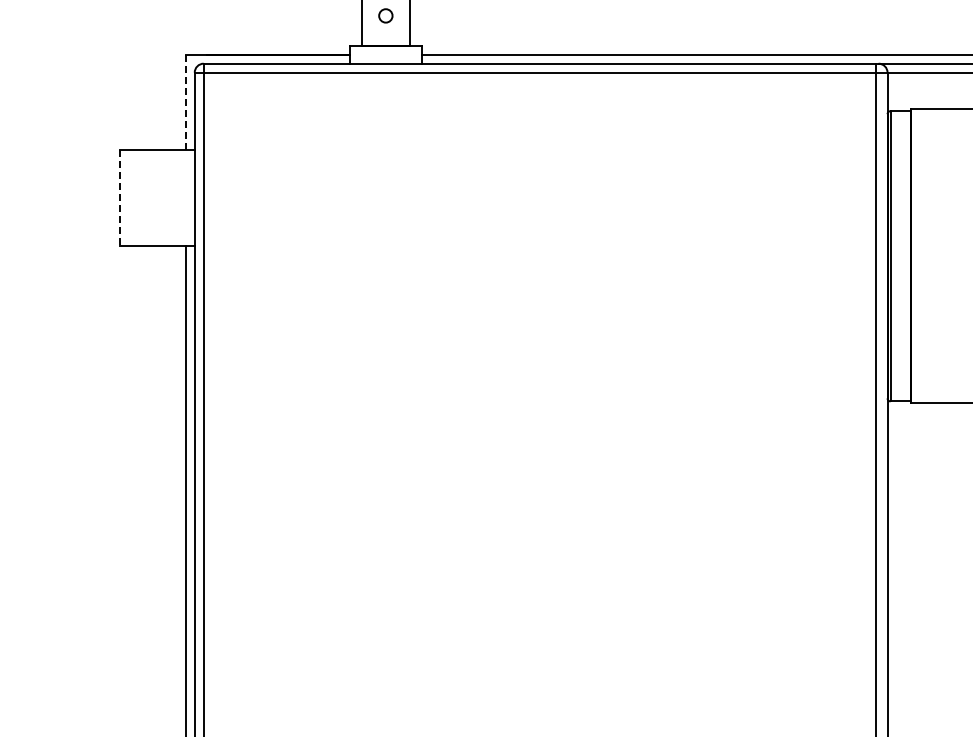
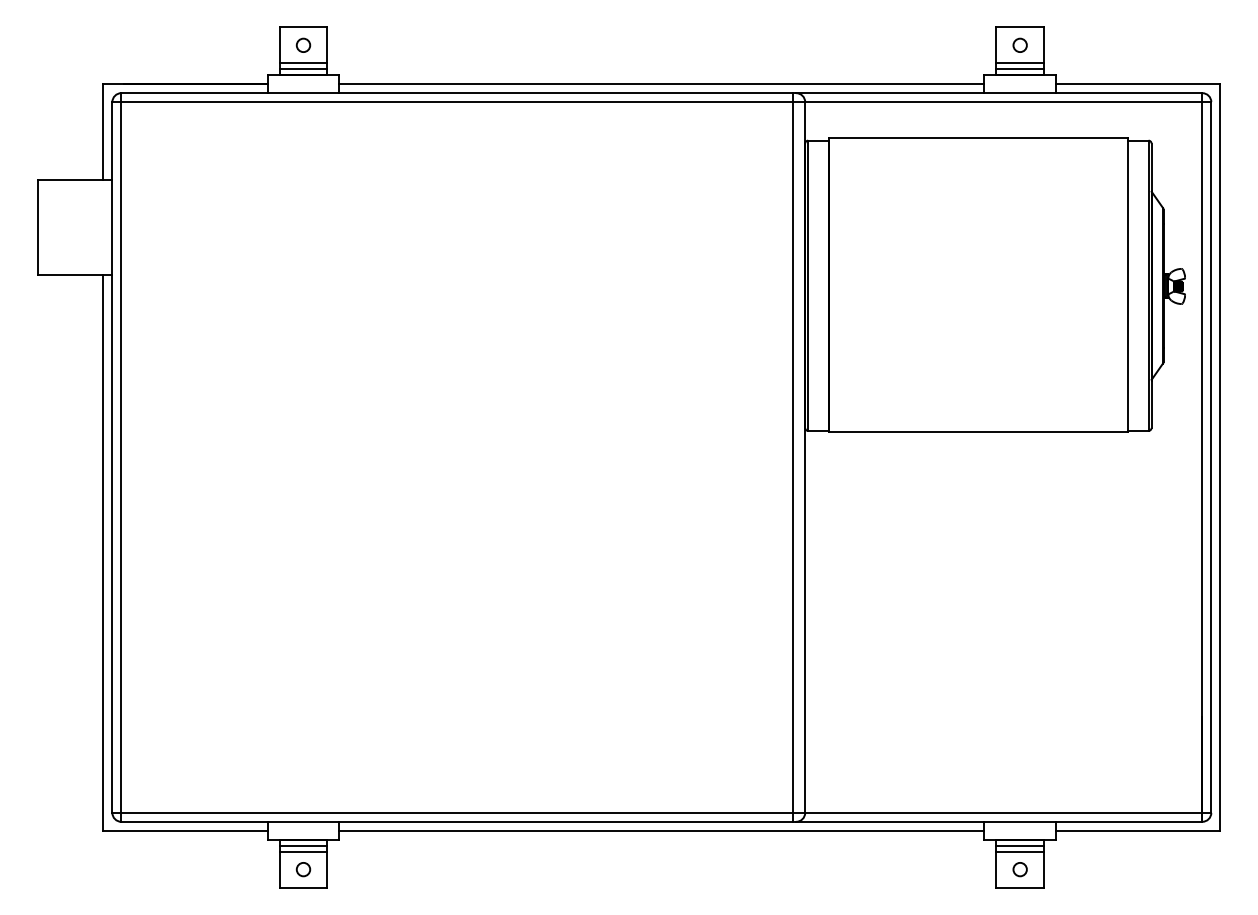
line: (385, 34) -> (303, 63), added
line: (385, 40) -> (303, 69), added
line: (185, 103) -> (103, 132), dashed -> solid
line: (119, 198) -> (37, 227), dashed -> solid

